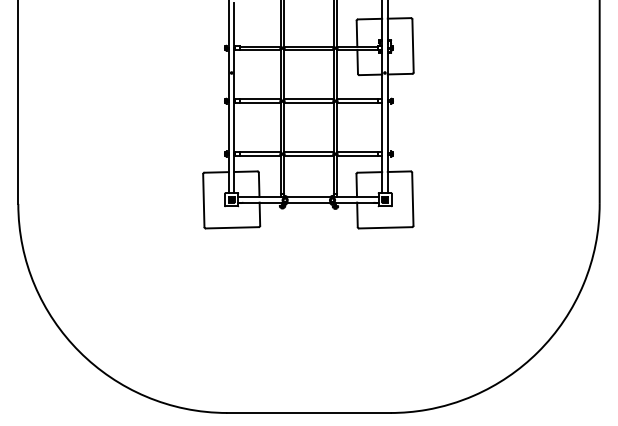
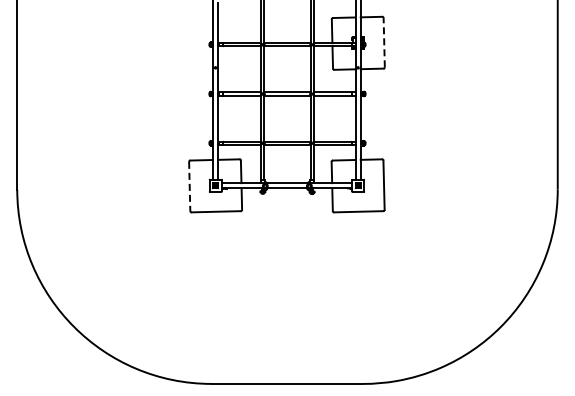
line: (413, 45) -> (384, 42), solid -> dashed
line: (203, 200) -> (189, 186), solid -> dashed

